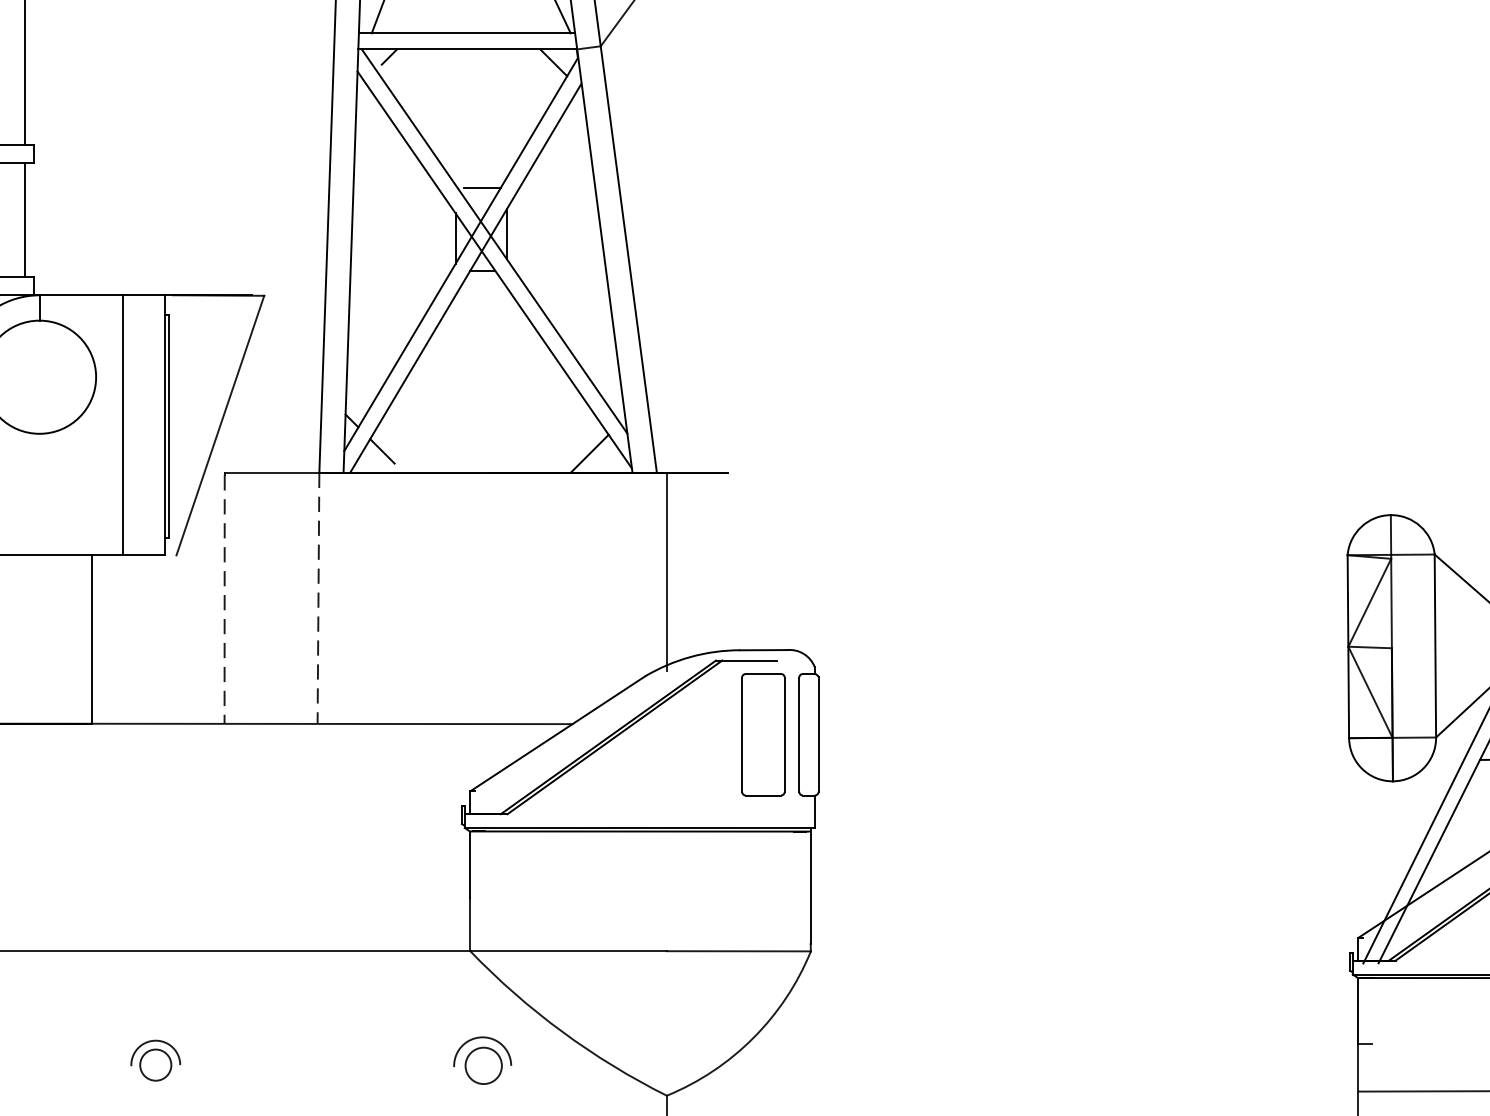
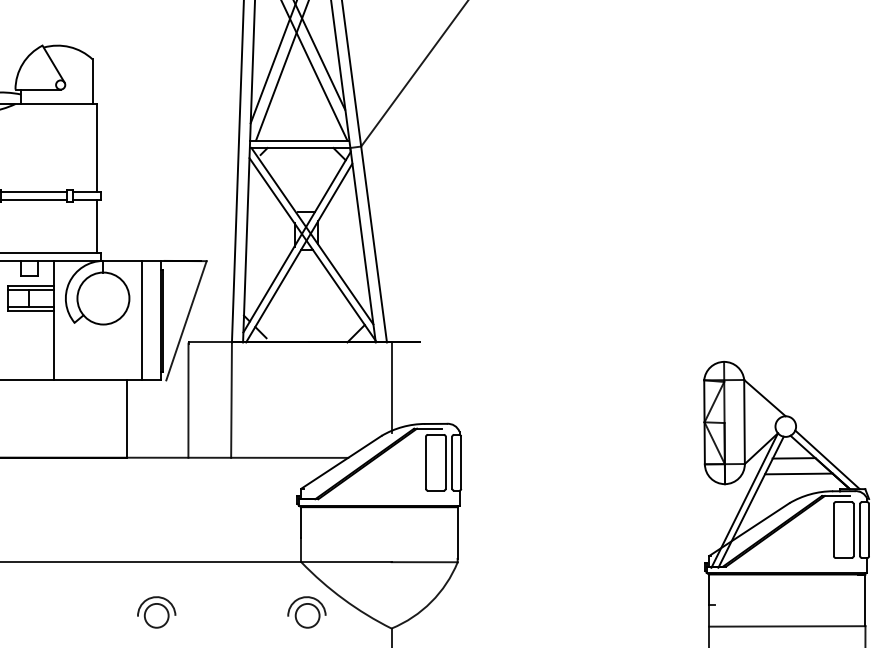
line: (318, 599) -> (231, 400), dashed -> solid
line: (224, 601) -> (188, 401), dashed -> solid
part: (155, 1060) -> (156, 612), size x1.67
part: (481, 1060) -> (306, 612), size x1.43

